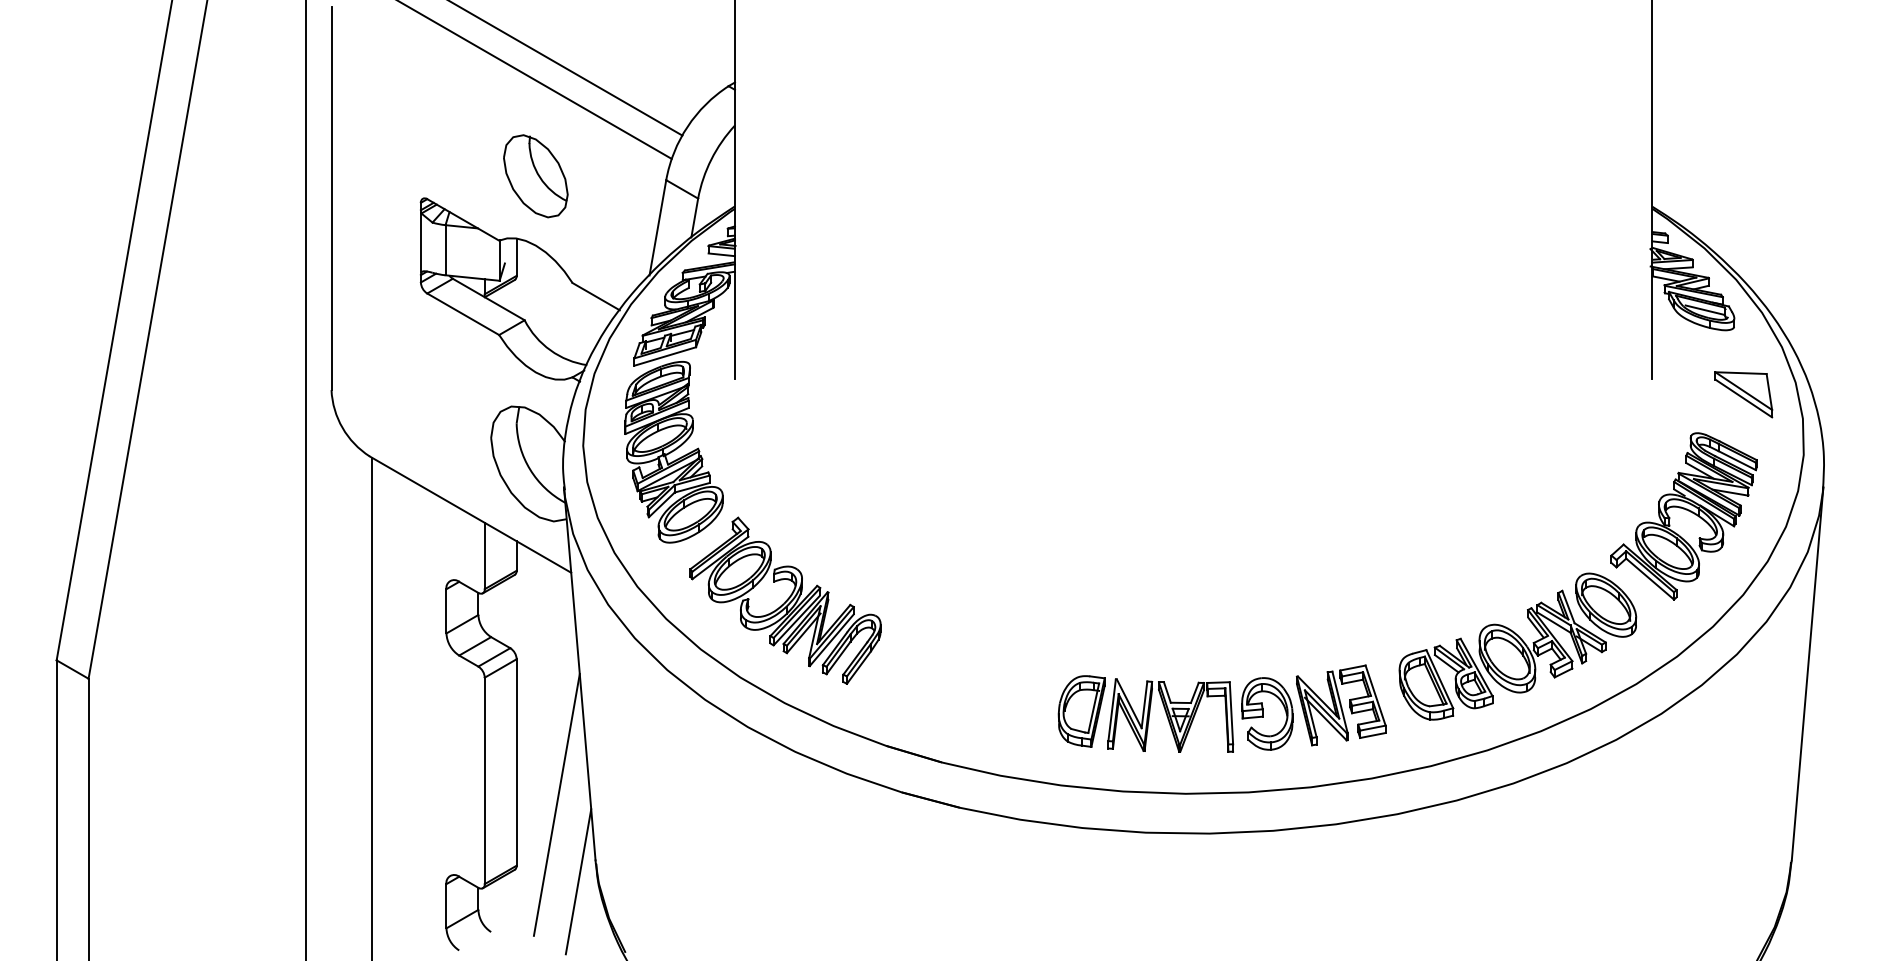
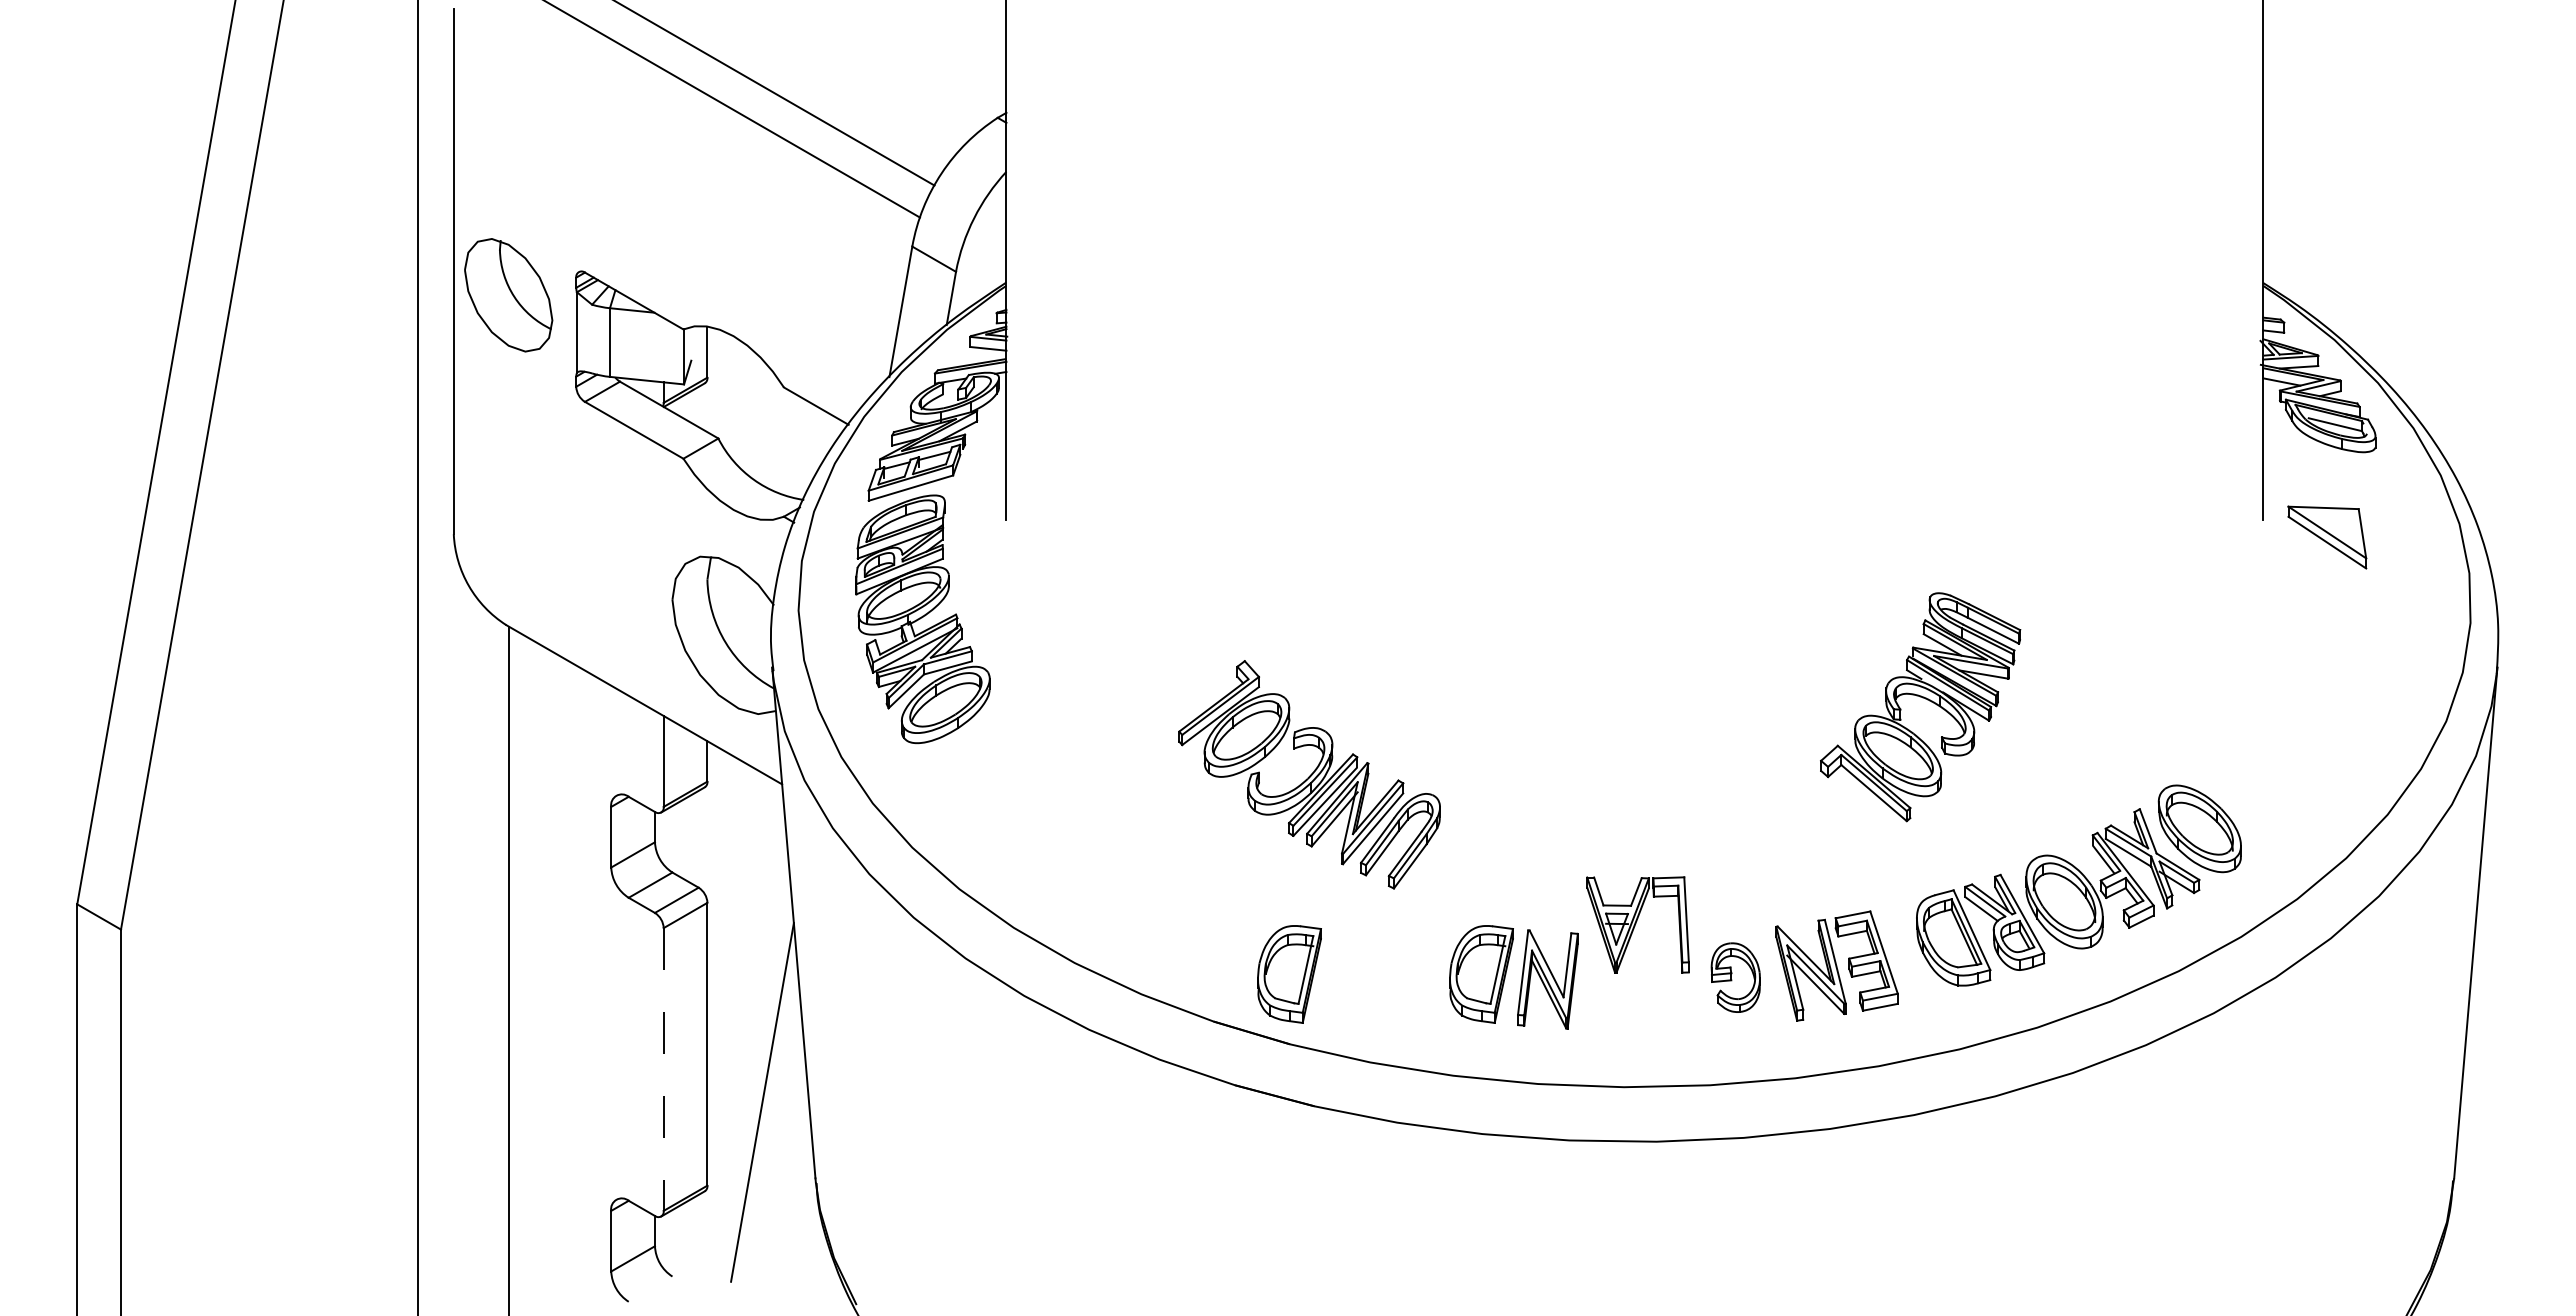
part: (535, 176) -> (508, 295), moved
part: (1743, 394) -> (2327, 537), moved
part: (1685, 510) -> (1922, 698), moved
part: (785, 600) -> (1309, 774), moved
part: (941, 711) -> (1289, 974), added
part: (1267, 713) -> (1735, 977), size x0.7
part: (1195, 716) -> (1637, 924), moved
line: (484, 781) -> (663, 1070), solid -> dashed
line: (578, 881) -> (791, 1207), removed

